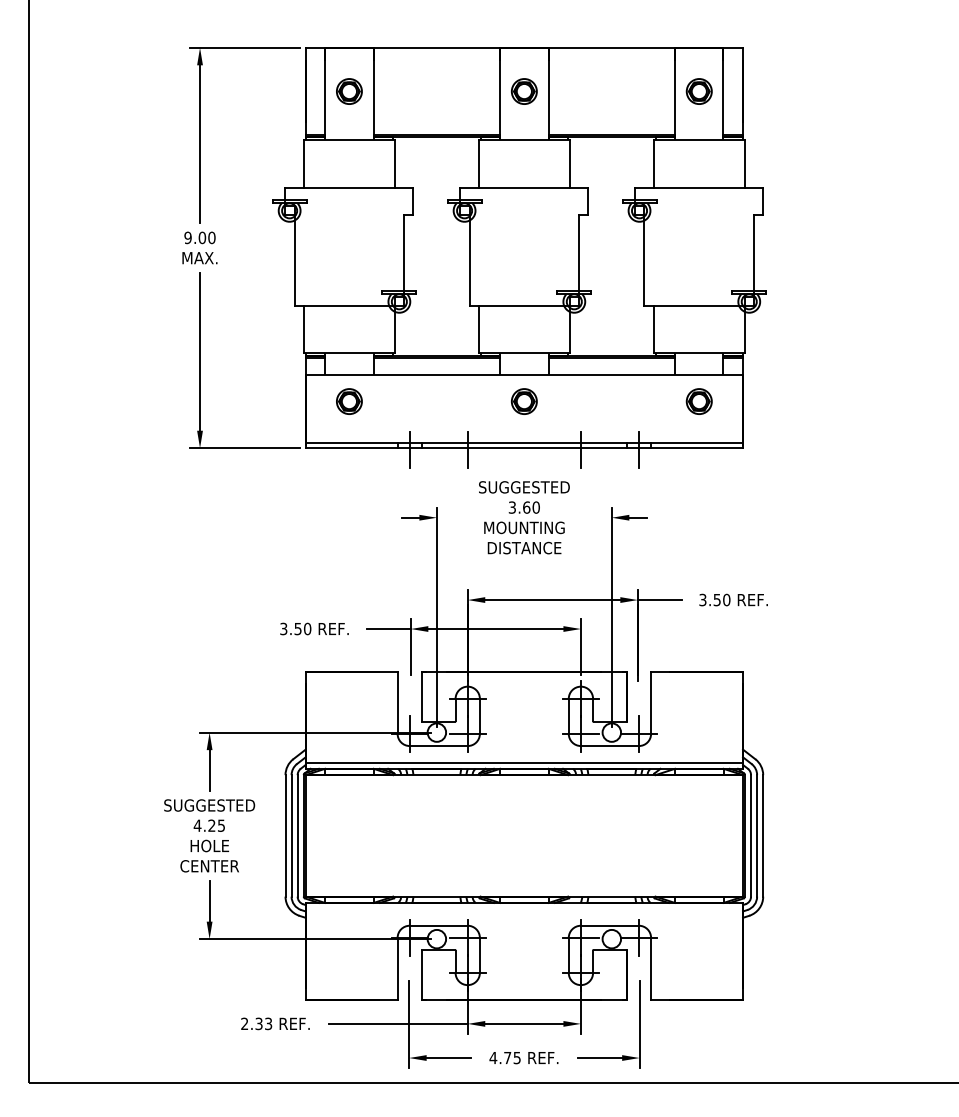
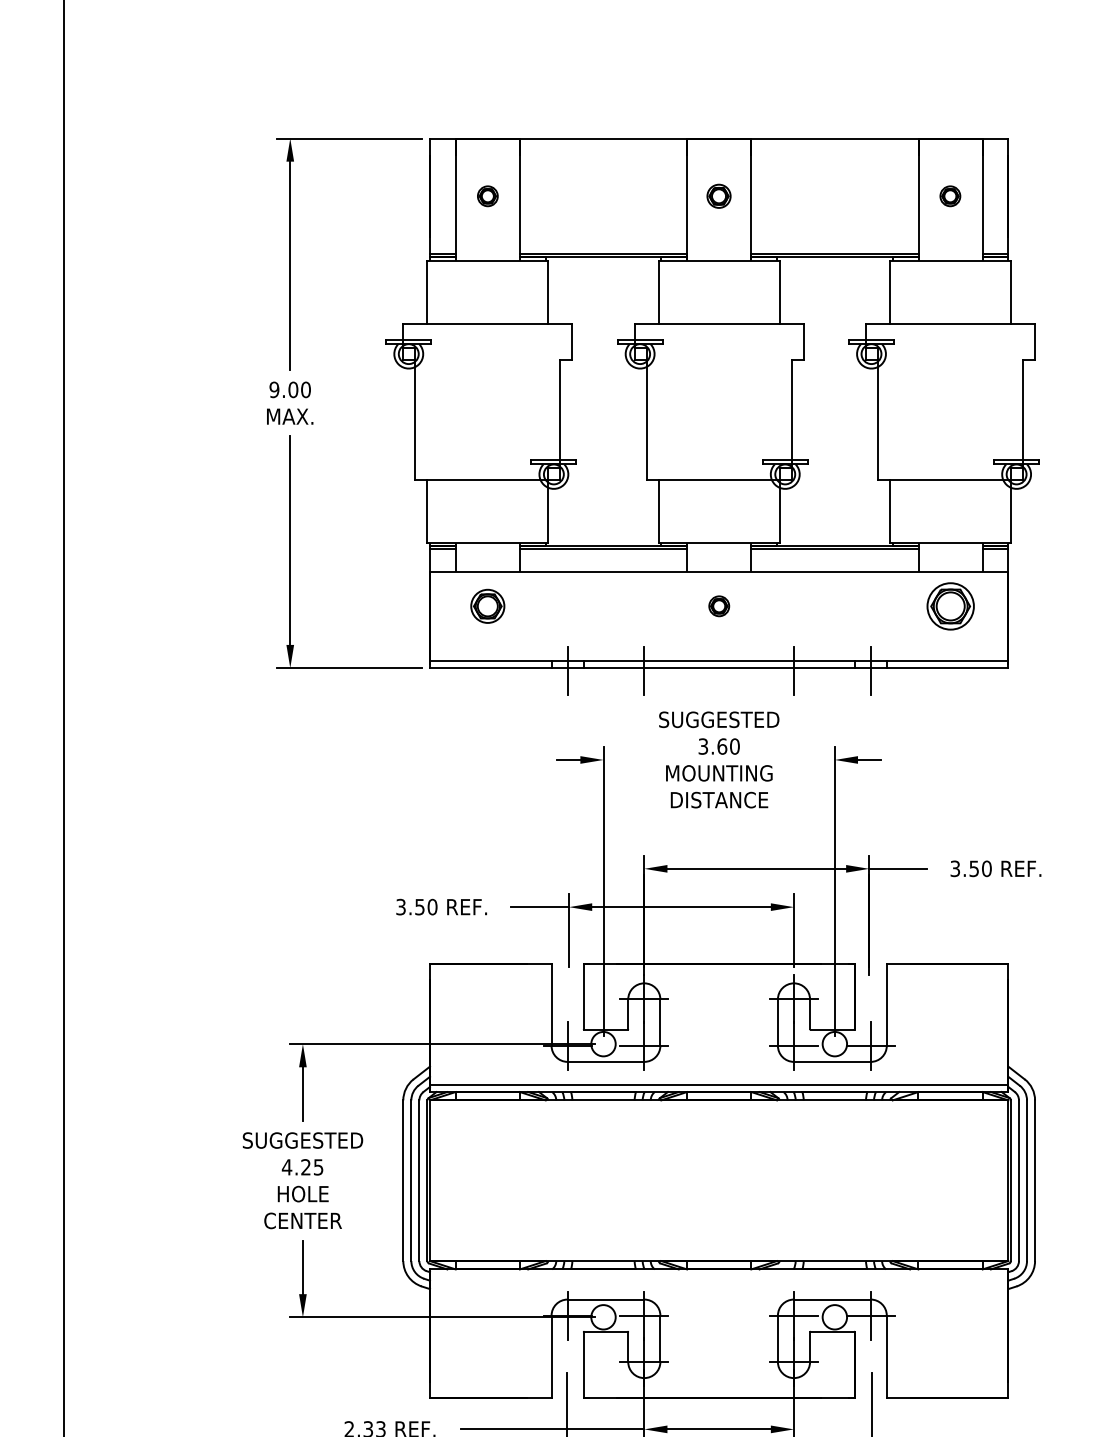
part: (349, 91) -> (487, 196), size x0.6
part: (523, 91) -> (718, 196), size x0.7
part: (698, 91) -> (949, 196), size x0.6
part: (524, 401) -> (719, 606), size x0.6
part: (698, 401) -> (949, 606), size x1.4

